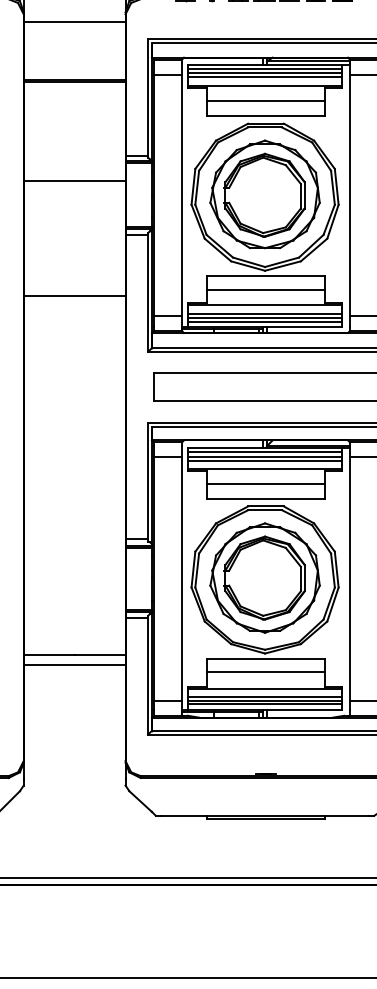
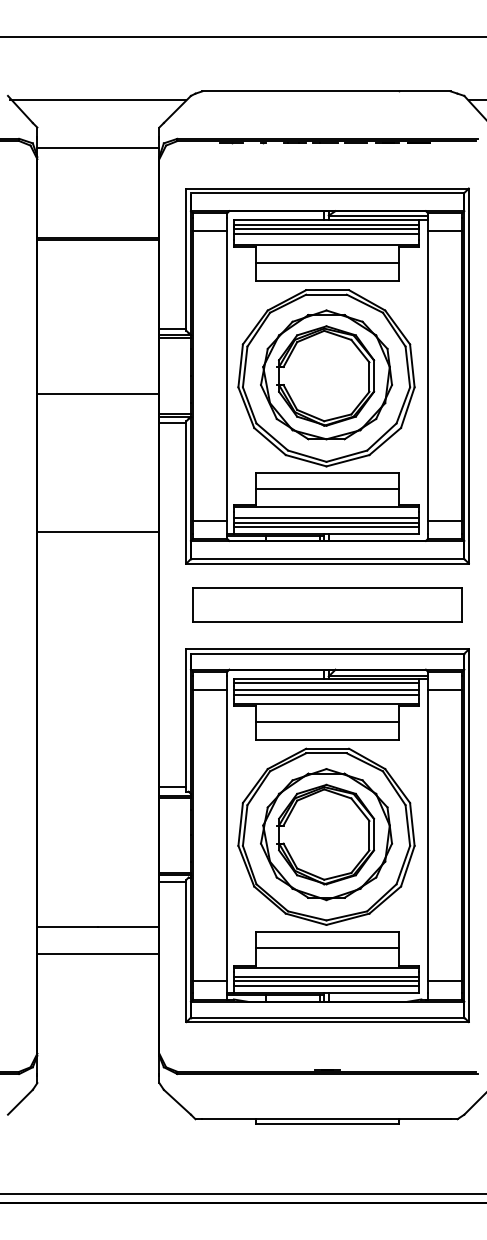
line: (74, 22) -> (98, 147), moved
line: (74, 181) -> (98, 394), moved
line: (74, 295) -> (98, 531), moved
line: (74, 664) -> (98, 954), moved

